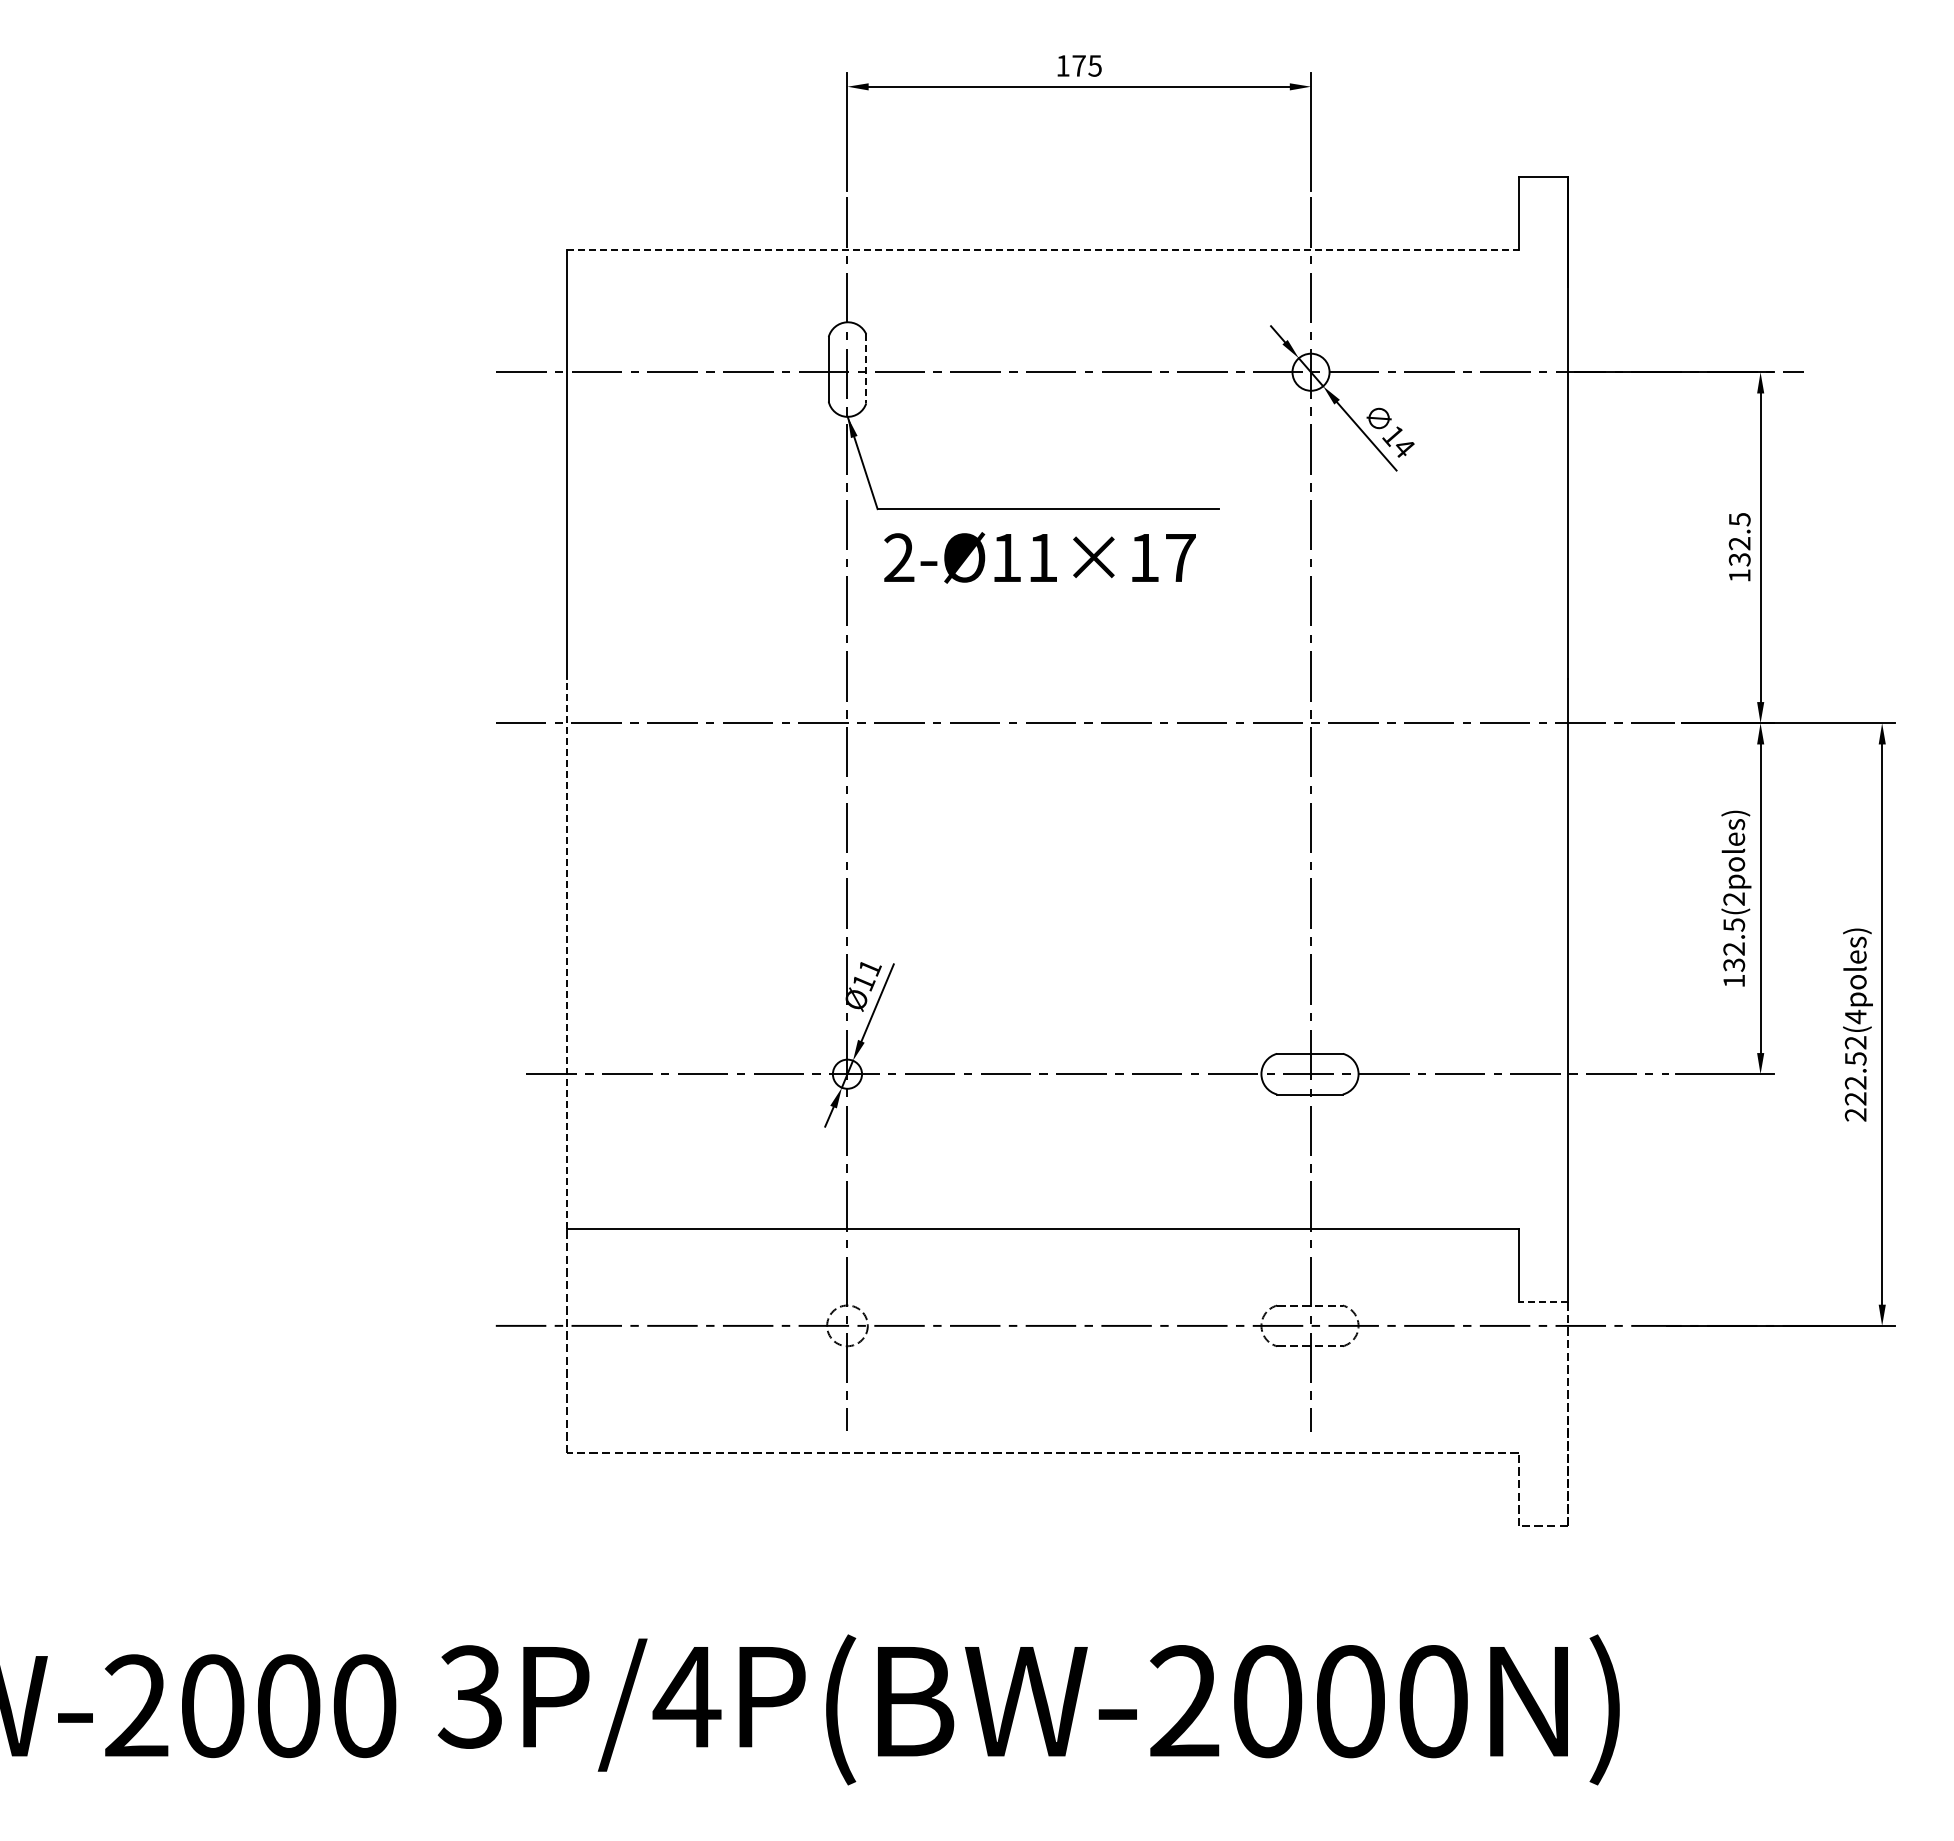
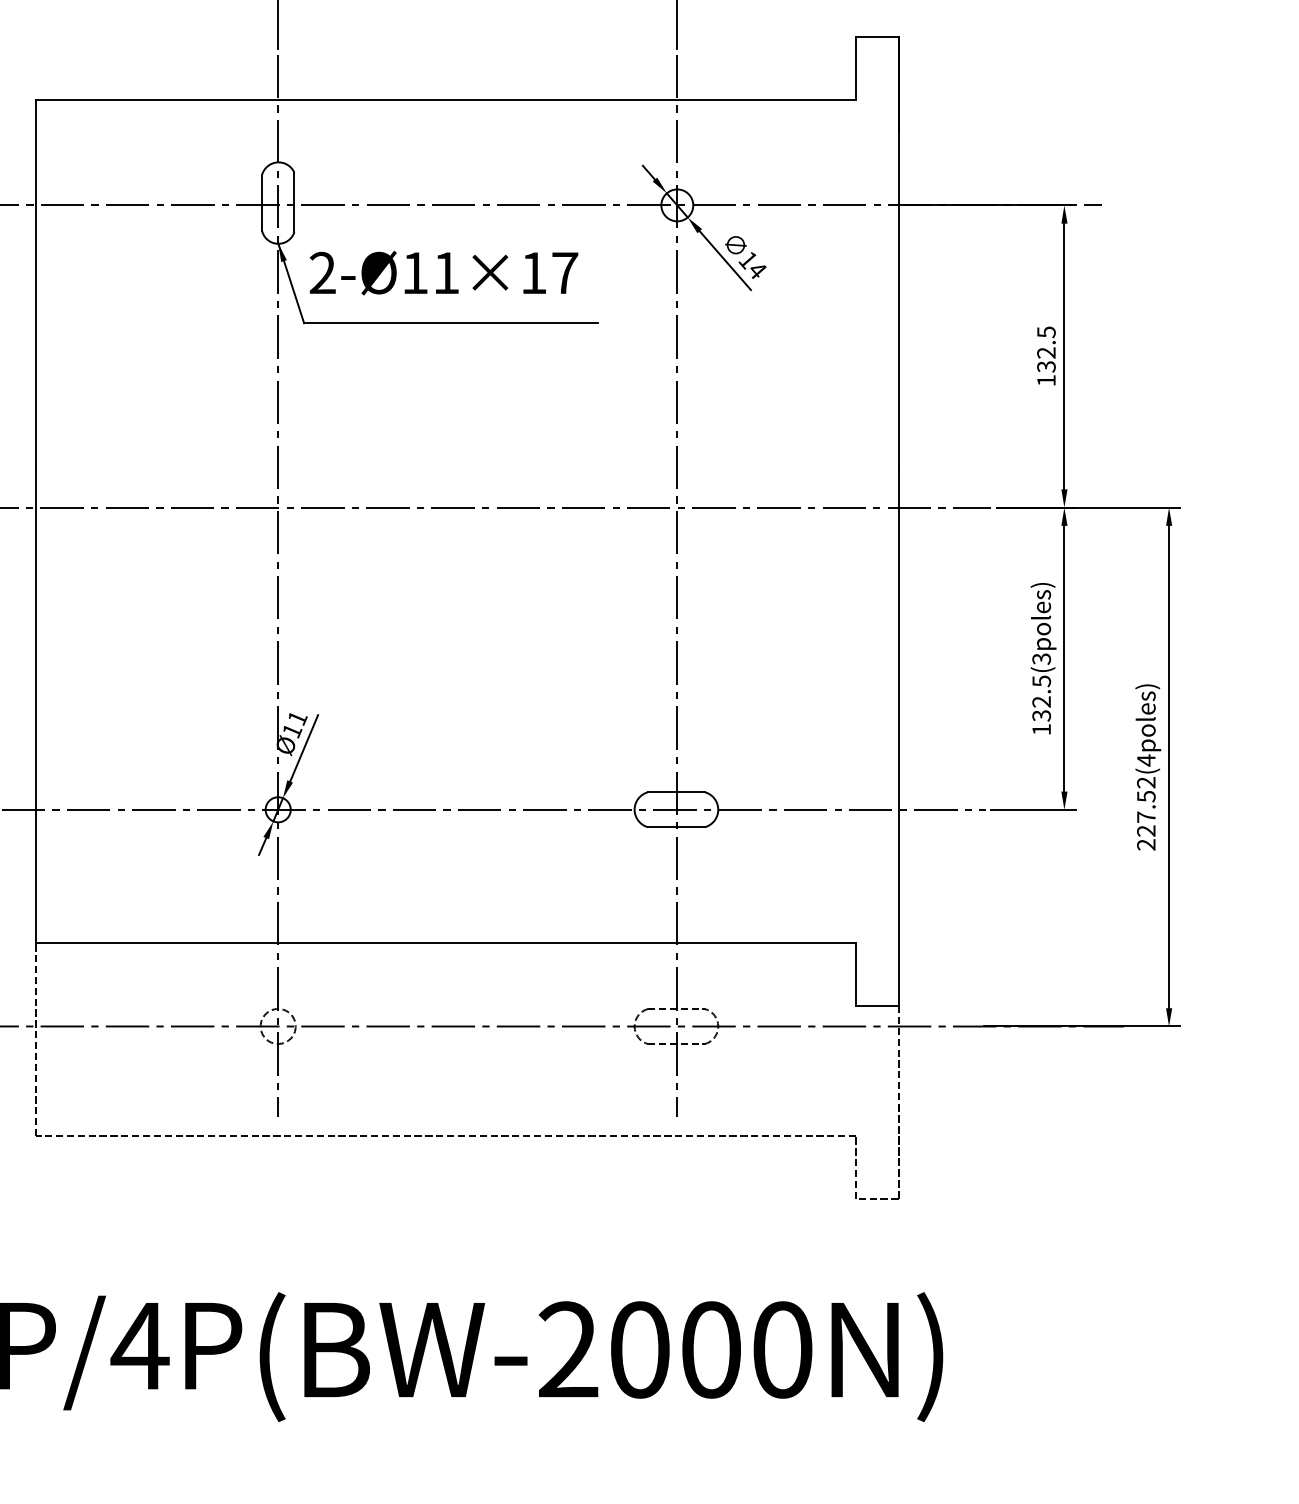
line: (1043, 250) -> (446, 100), dashed -> solid
line: (866, 368) -> (294, 202), dashed -> solid
text: (1039, 557) -> (443, 272), moved
text: (1734, 899) -> (1041, 659), 132.5(2poles) -> 132.5(3poles)
line: (566, 953) -> (36, 705), dashed -> solid
text: (1855, 1082) -> (1146, 816), 222.52(4poles) -> 227.52(4poles)
line: (1543, 1302) -> (877, 1006), dashed -> solid

